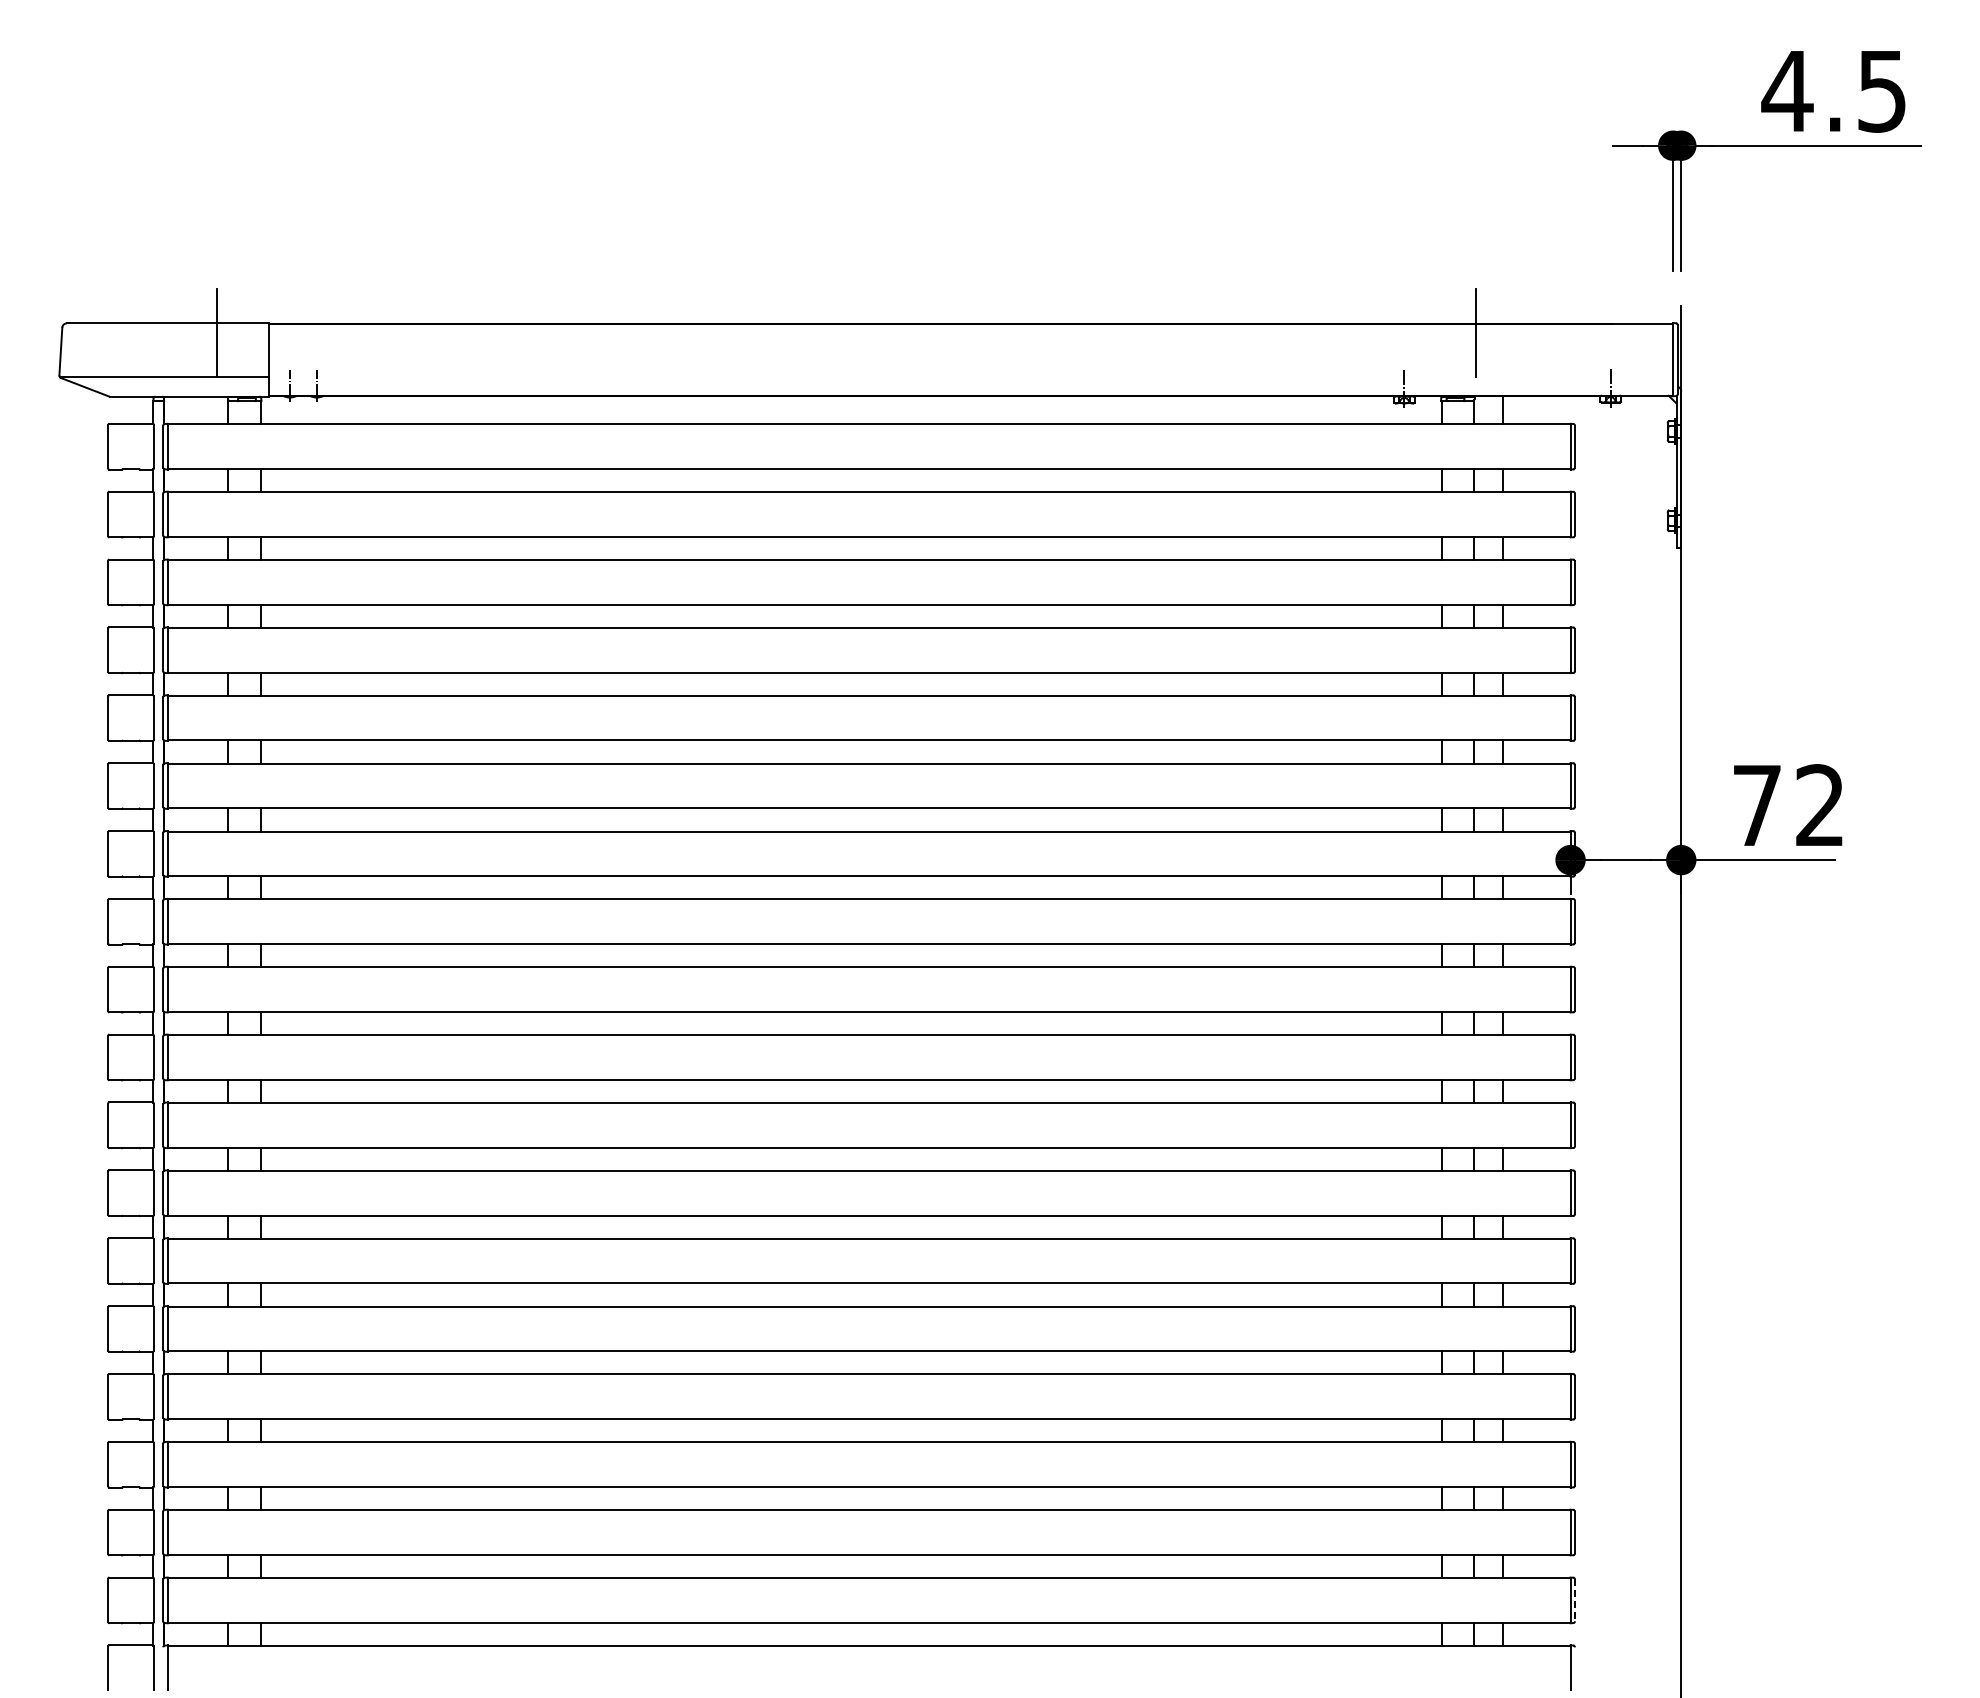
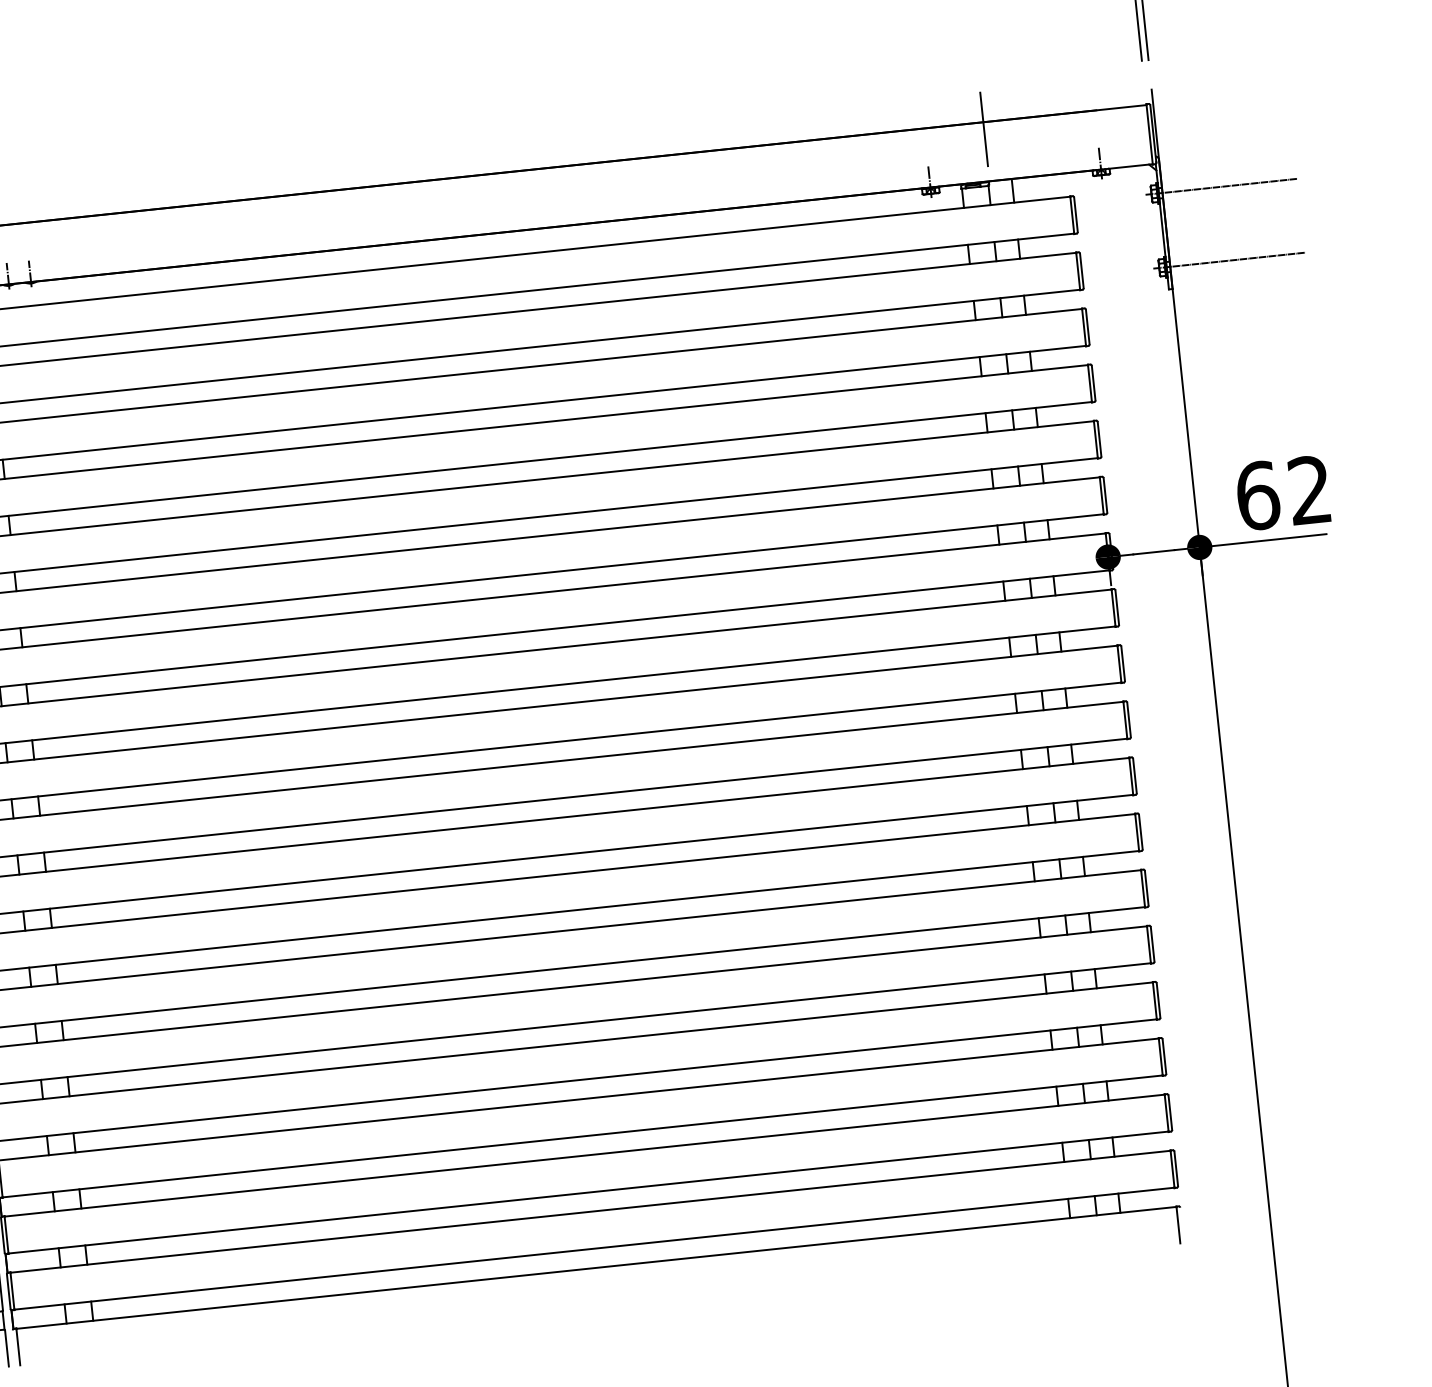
line: (1752, 431) -> (1221, 186), added
line: (1752, 520) -> (1229, 260), added
text: (1757, 805) -> (1258, 495), 72 -> 62
line: (1575, 1600) -> (1176, 1168), dashed -> solid

